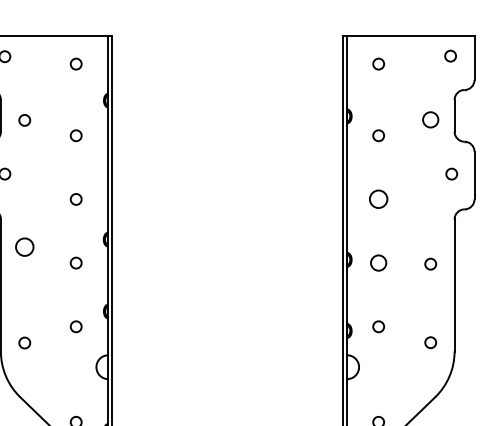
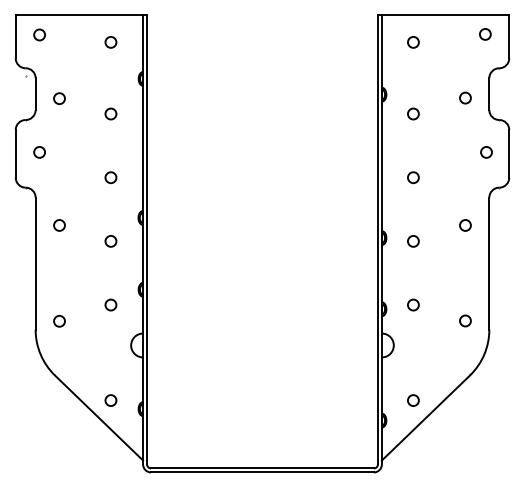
circle: (430, 119) -> (465, 97), size x0.71
circle: (378, 199) -> (413, 177), size x0.62
circle: (24, 247) -> (59, 225), size x0.62
circle: (378, 263) -> (413, 241), size x0.71
circle: (430, 264) -> (465, 225), moved

